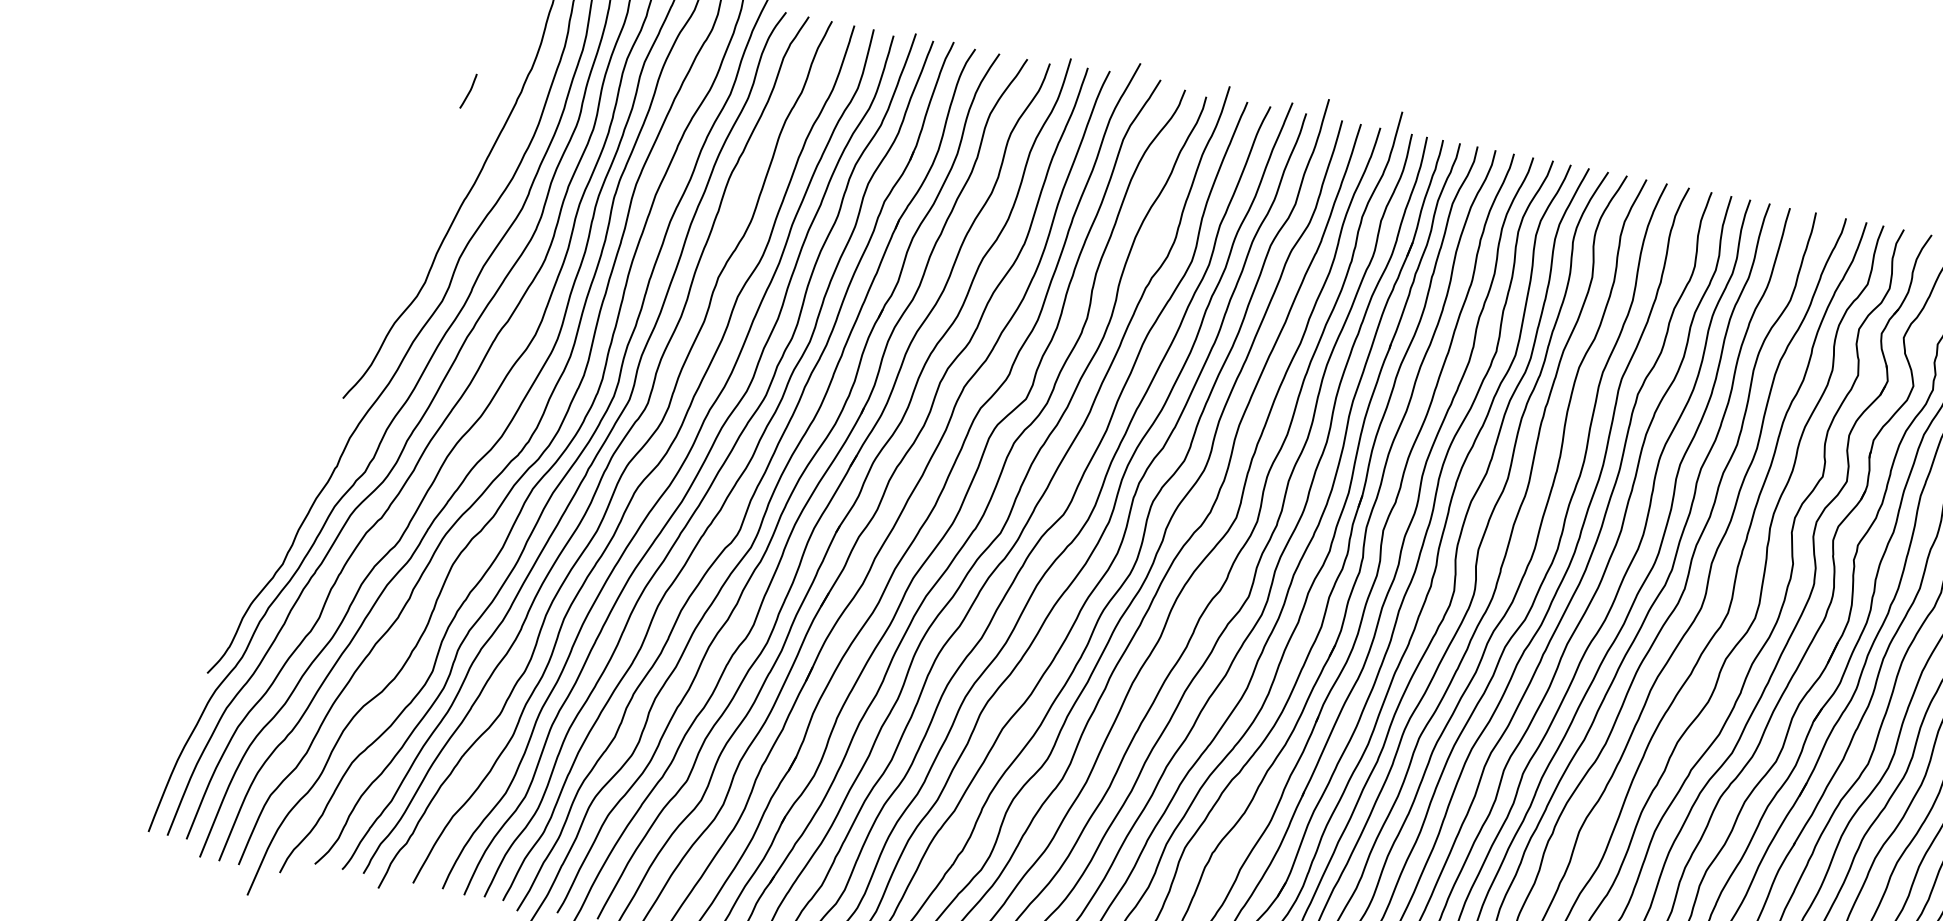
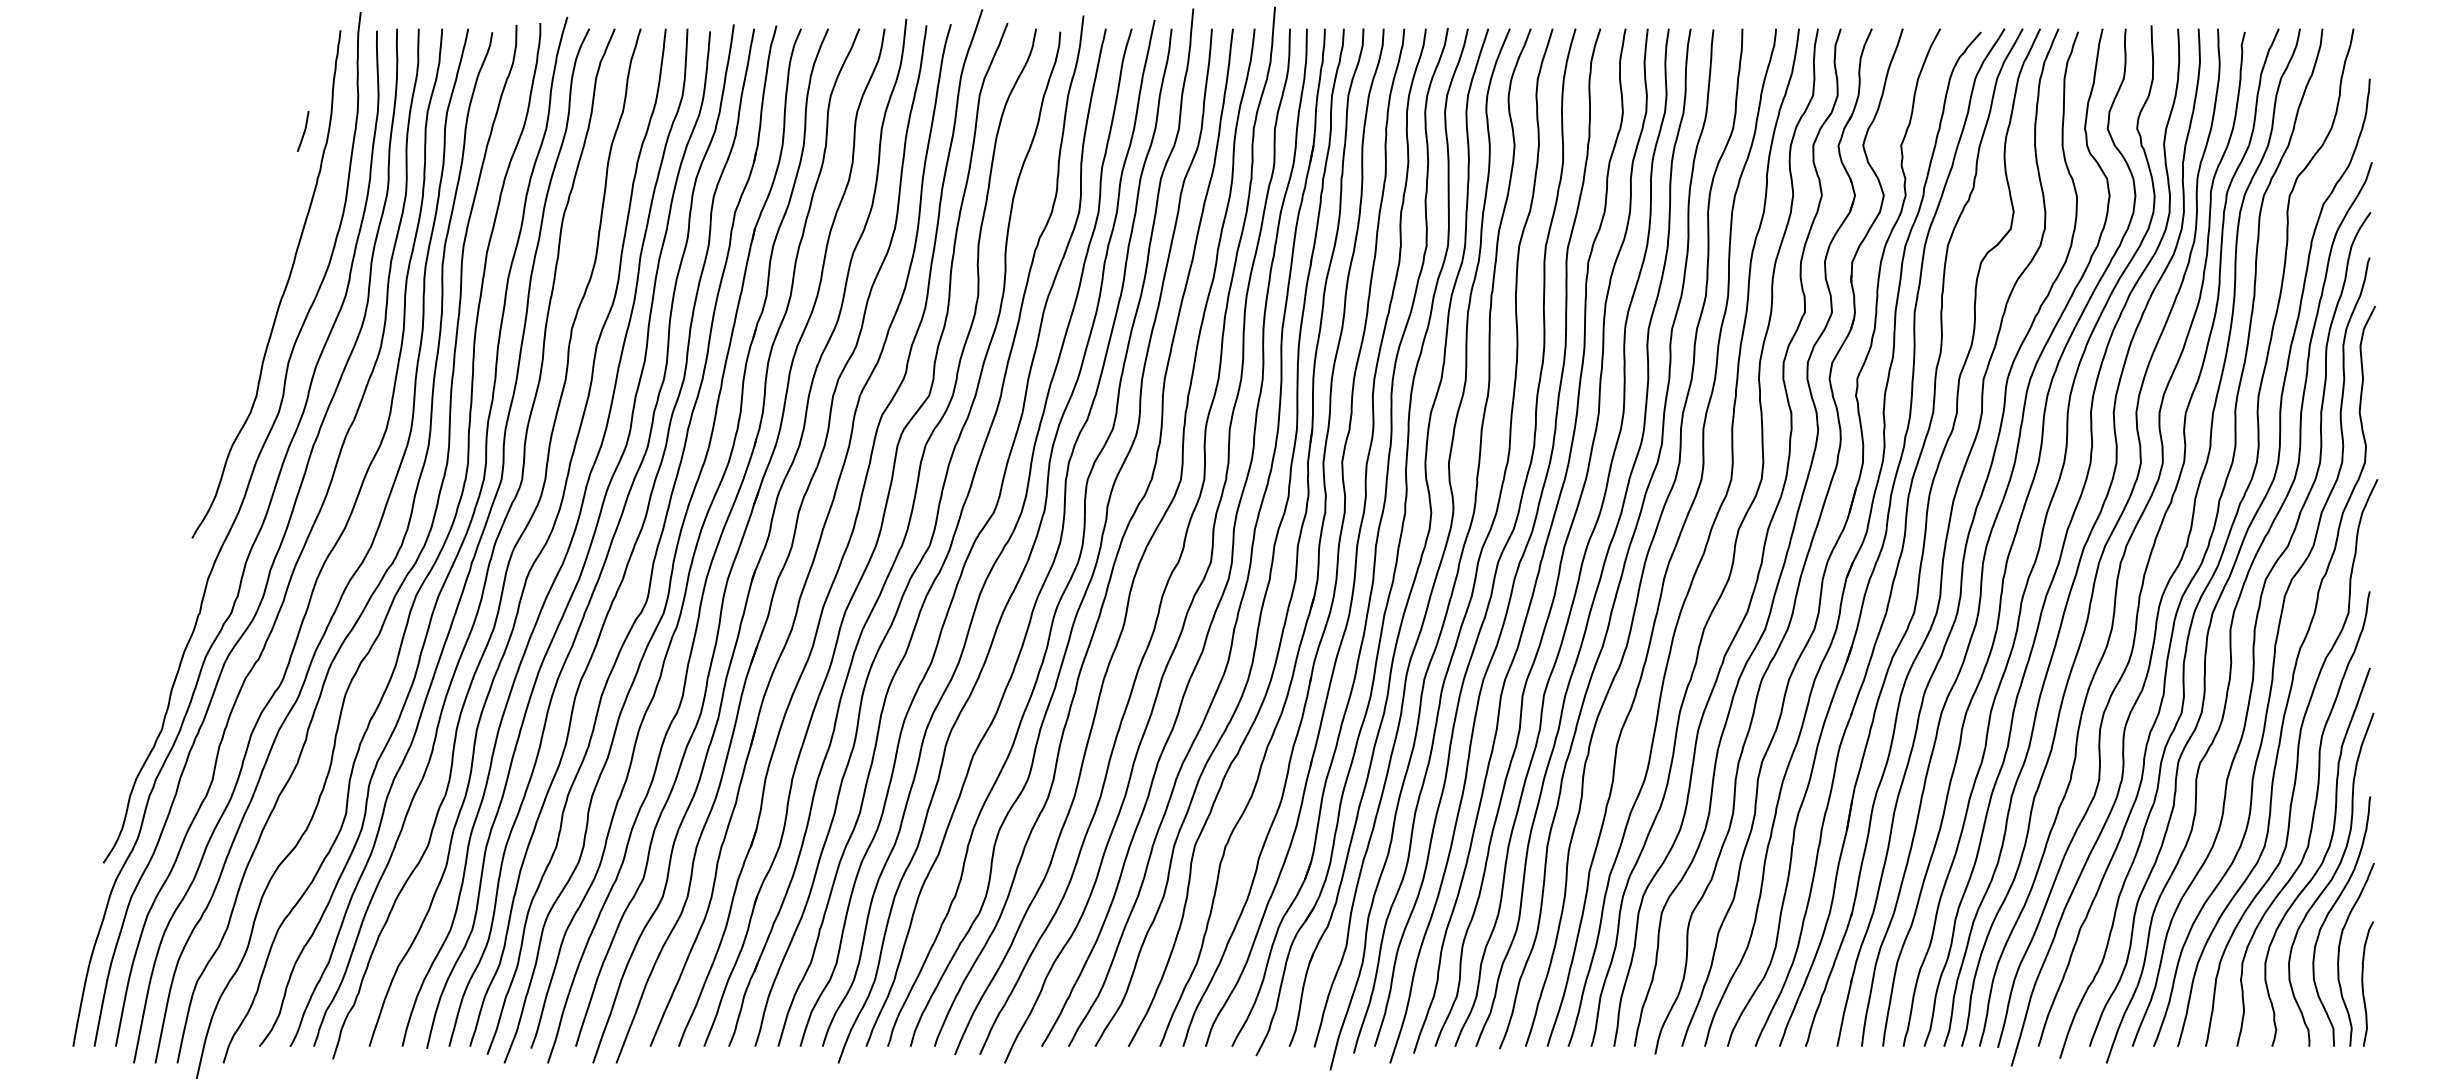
curve: (468, 91) -> (303, 131), moved

